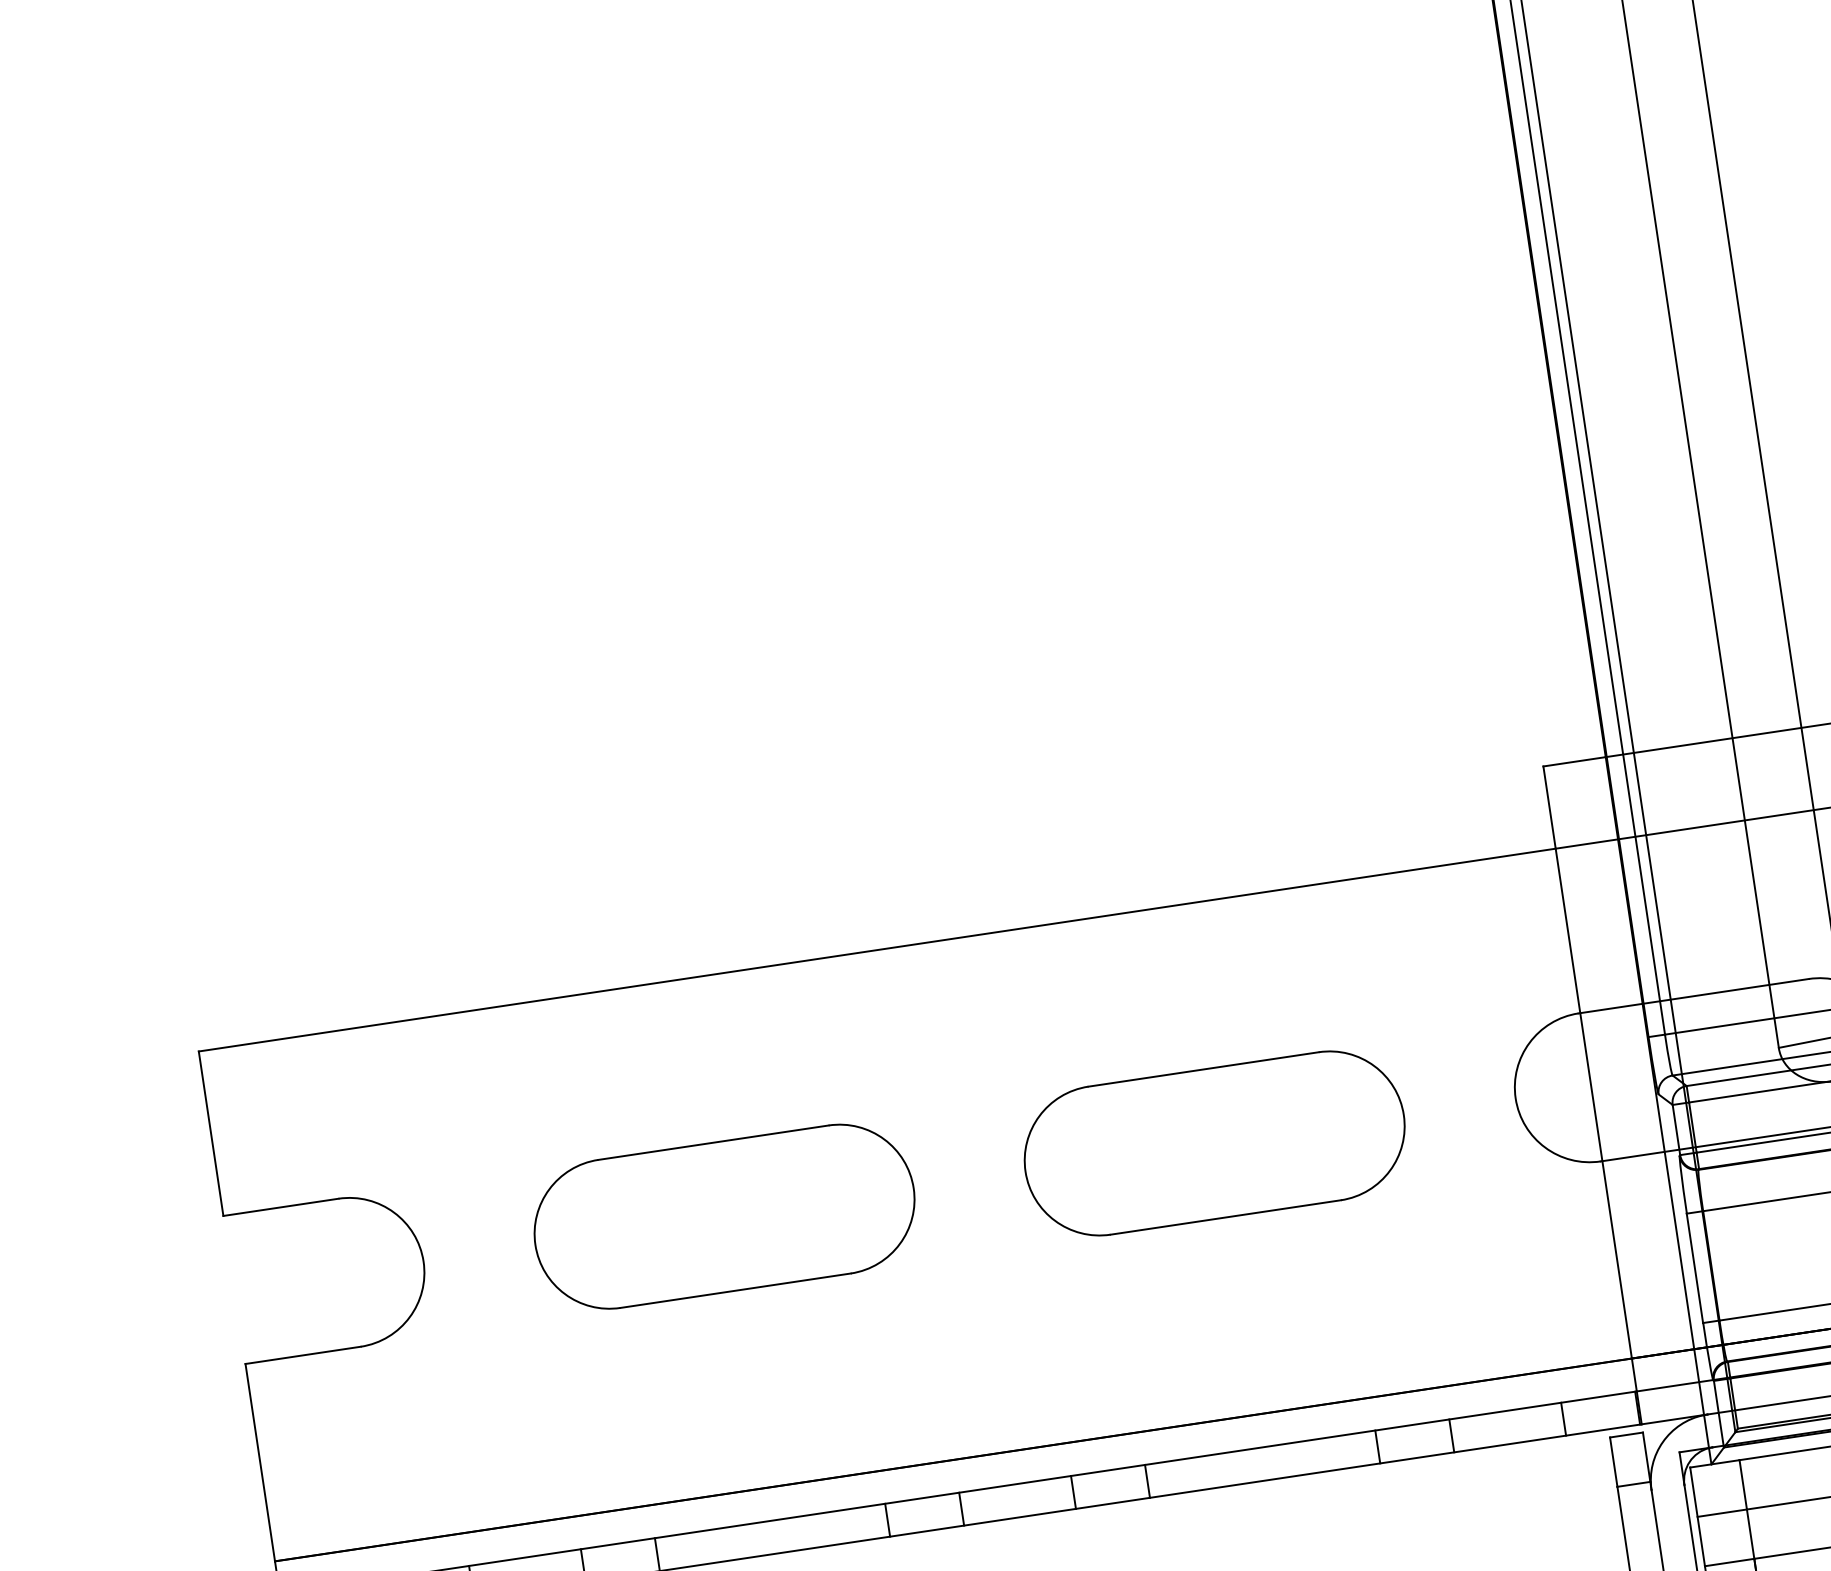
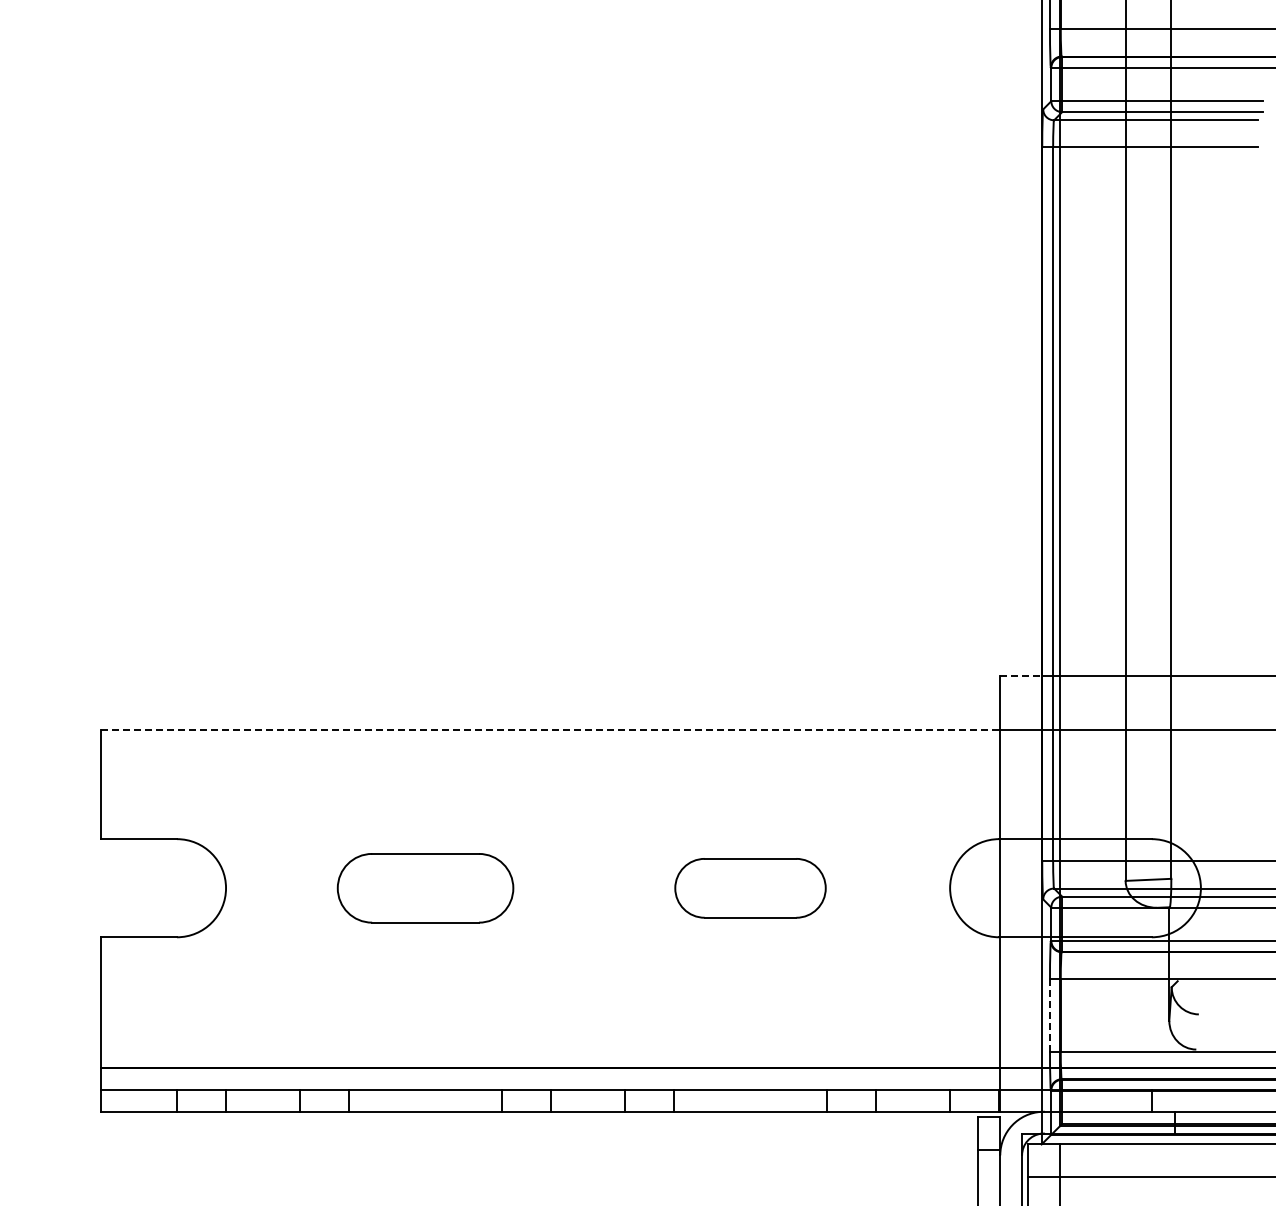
line: (1573, 761) -> (1020, 675), solid -> dashed
line: (877, 950) -> (550, 730), solid -> dashed
part: (1214, 1143) -> (750, 888), size x0.6
part: (724, 1217) -> (425, 888), size x0.7
line: (1694, 1268) -> (1049, 1015), solid -> dashed

